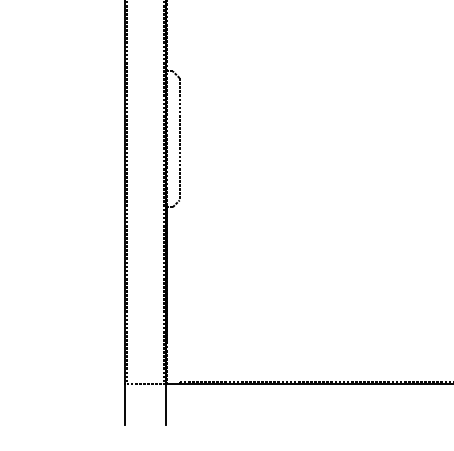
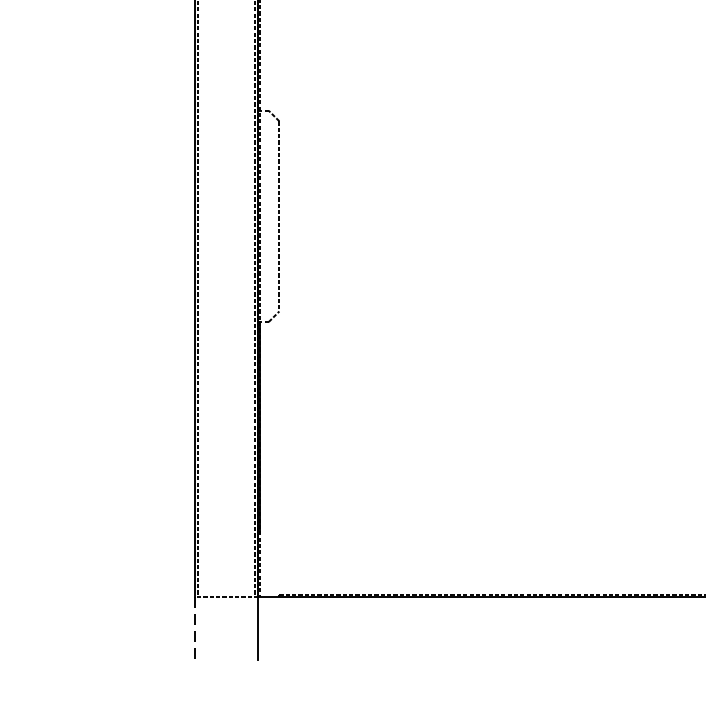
line: (125, 404) -> (195, 628), solid -> dashed

